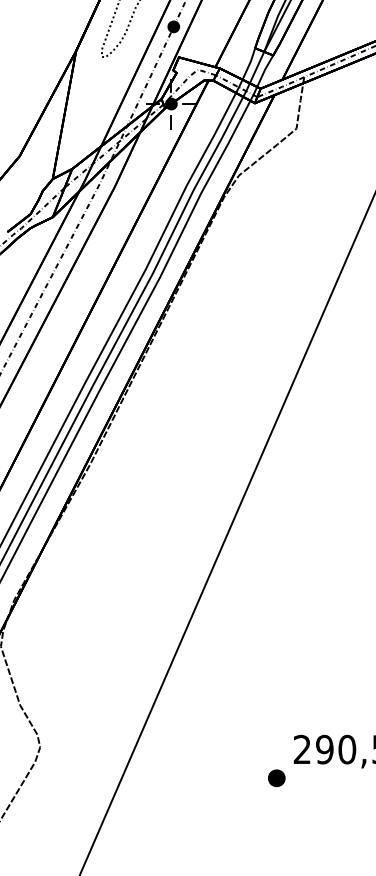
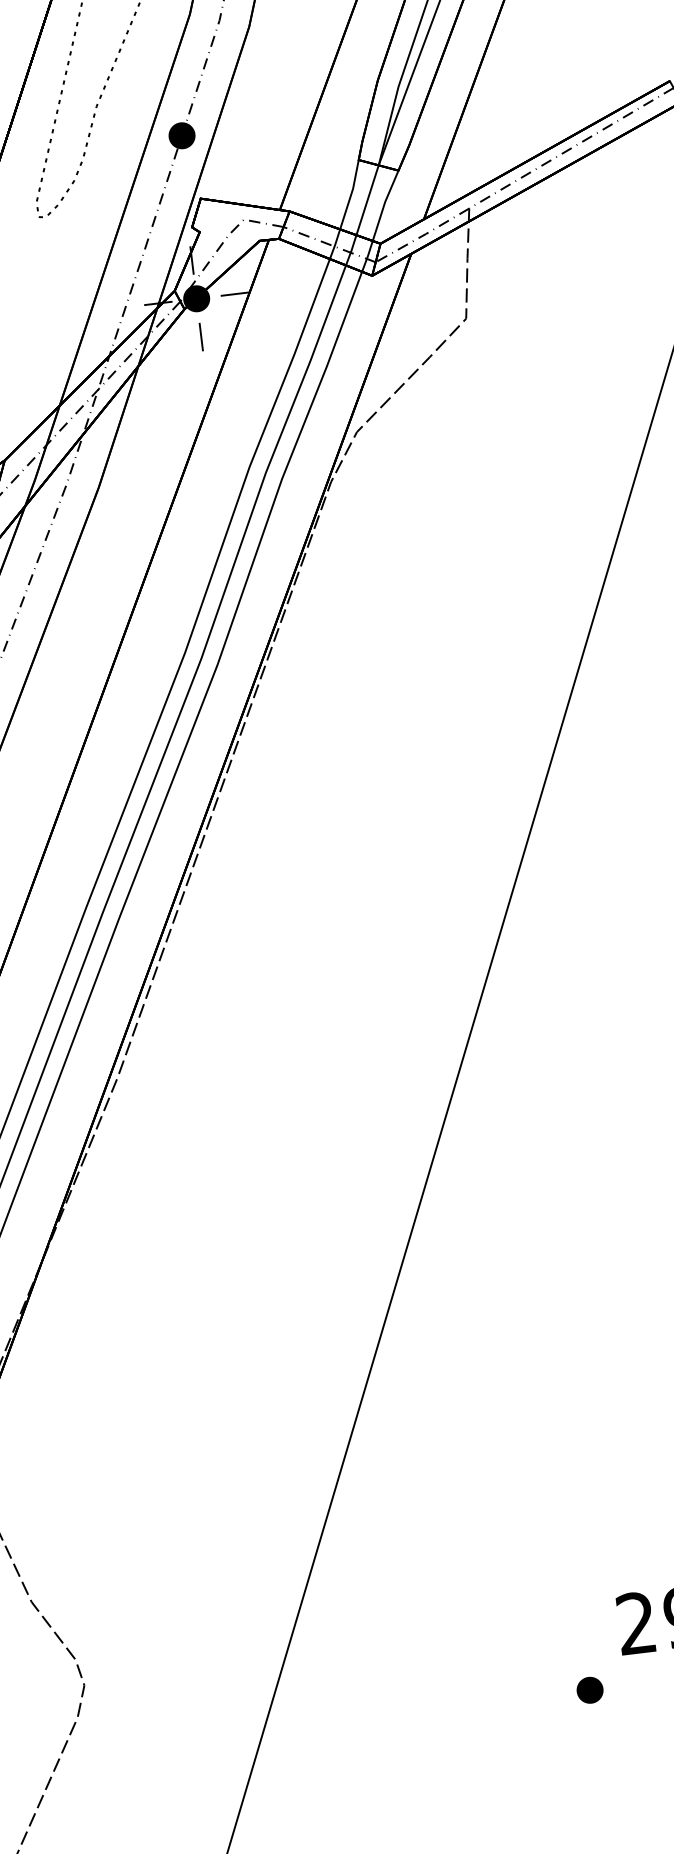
part: (276, 778) -> (589, 1690), size x0.71

